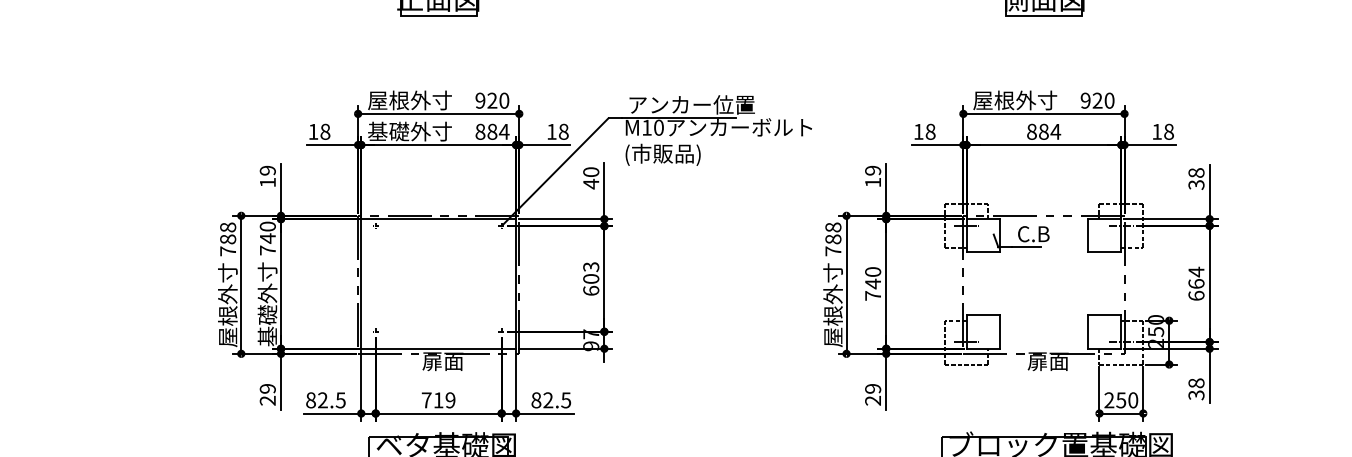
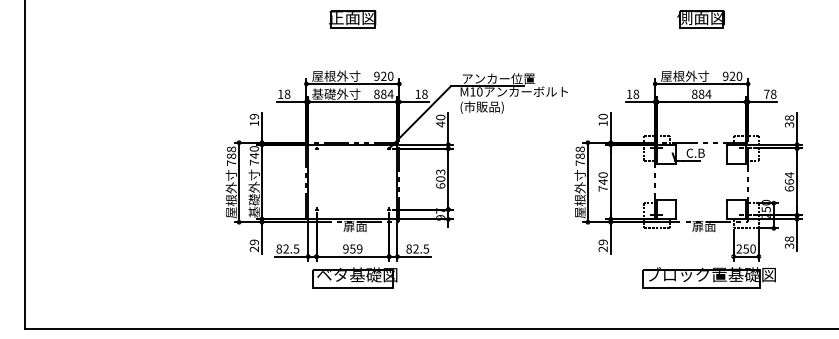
text: (1156, 130) -> (766, 93), 18 -> 78
text: (873, 170) -> (603, 116), 19 -> 10
text: (432, 399) -> (349, 248), 719 -> 959

